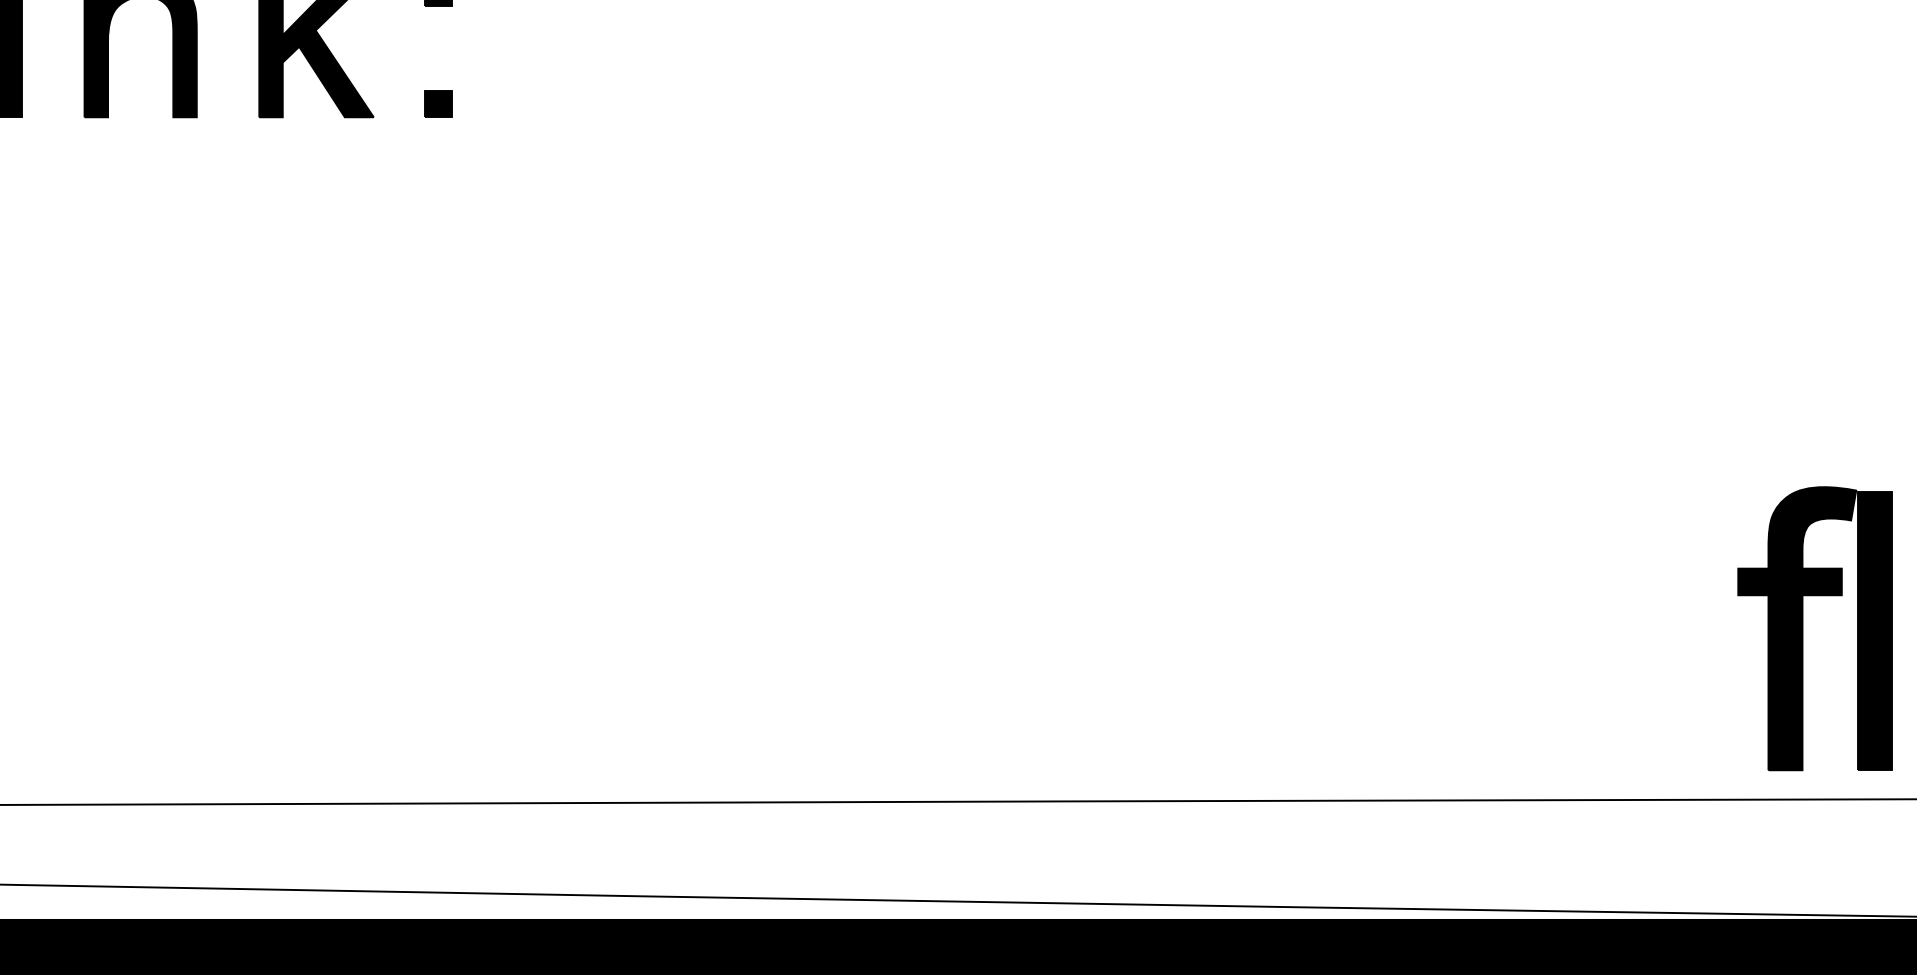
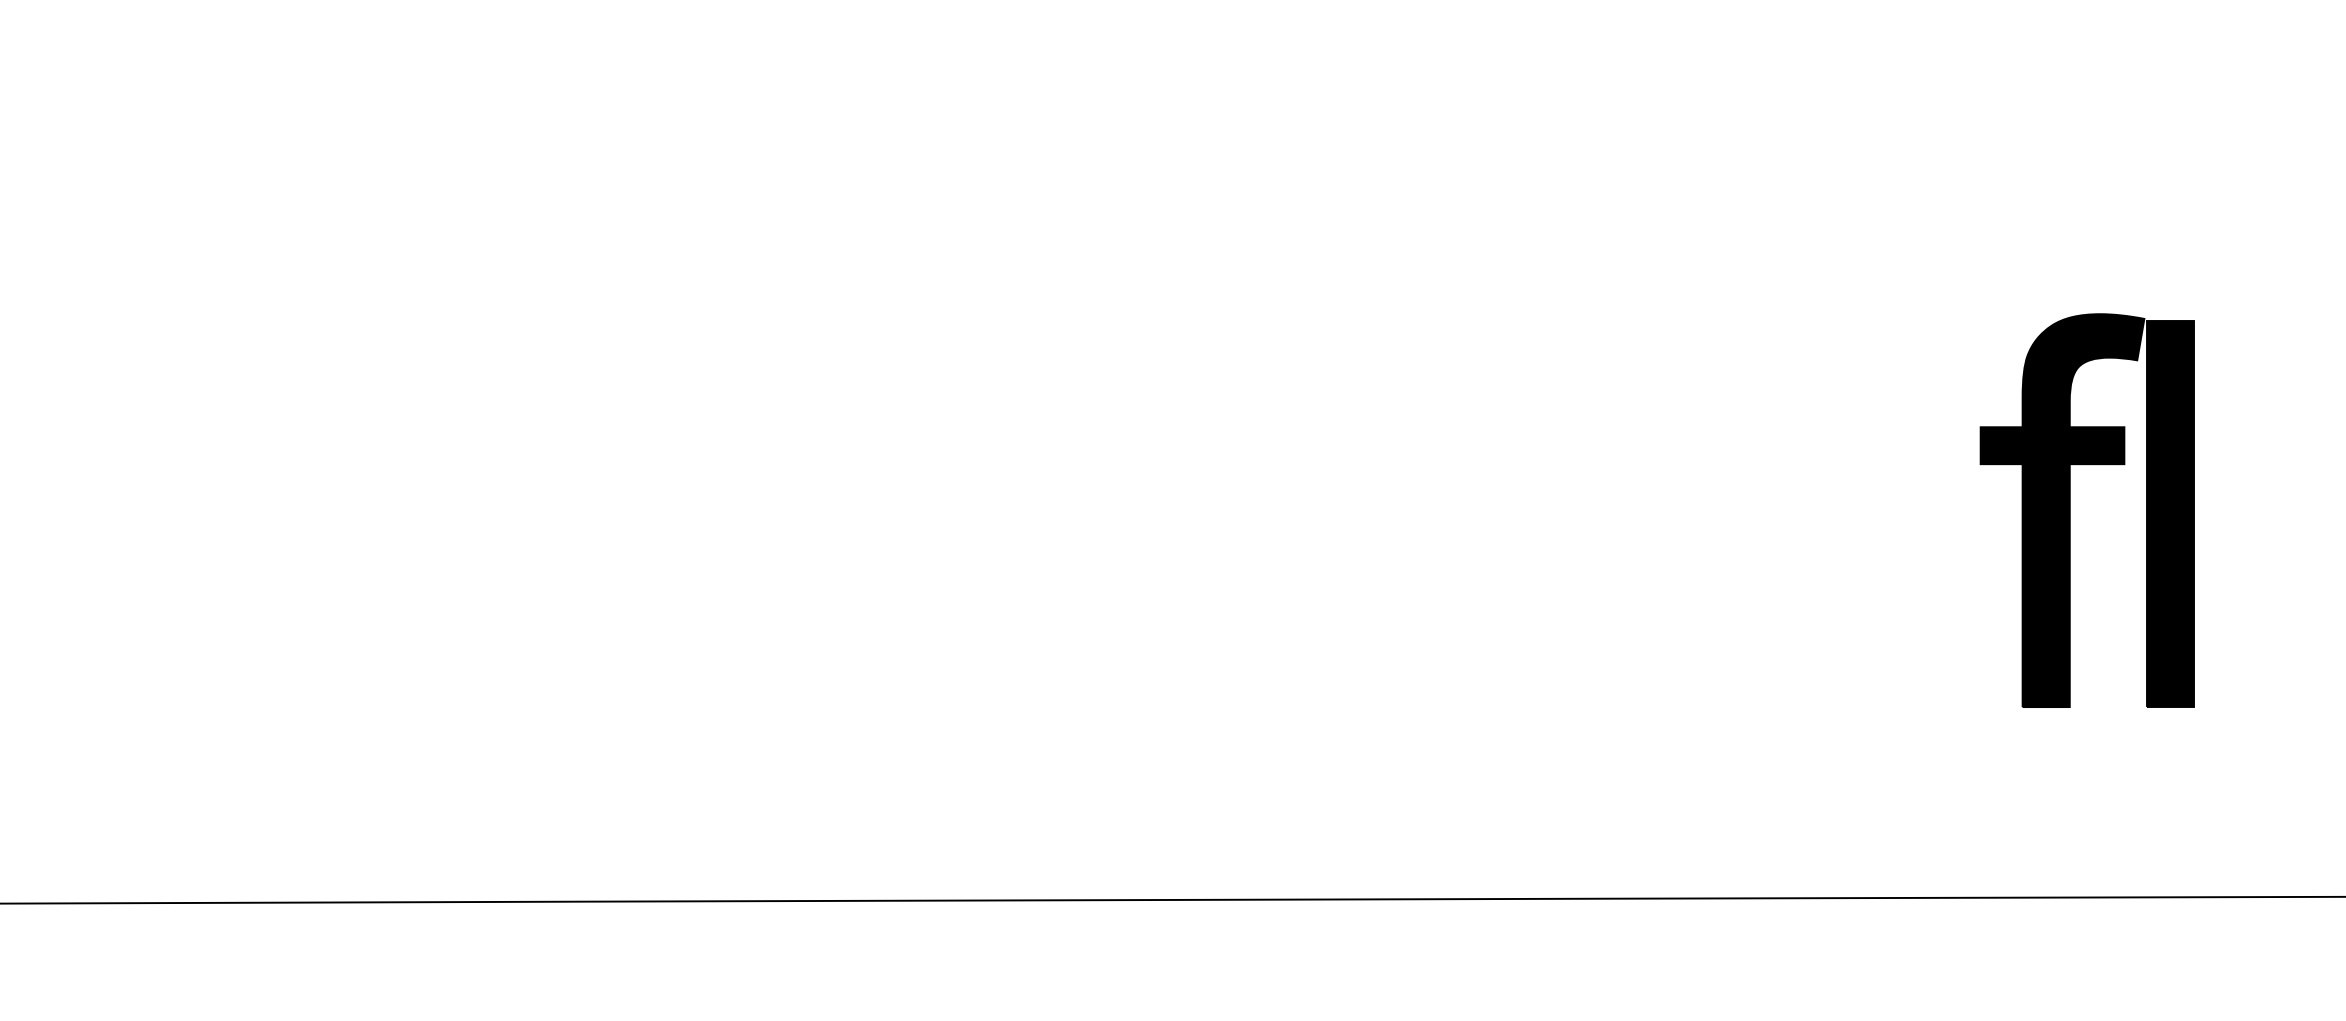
part: (1803, 628) -> (2071, 510), moved

